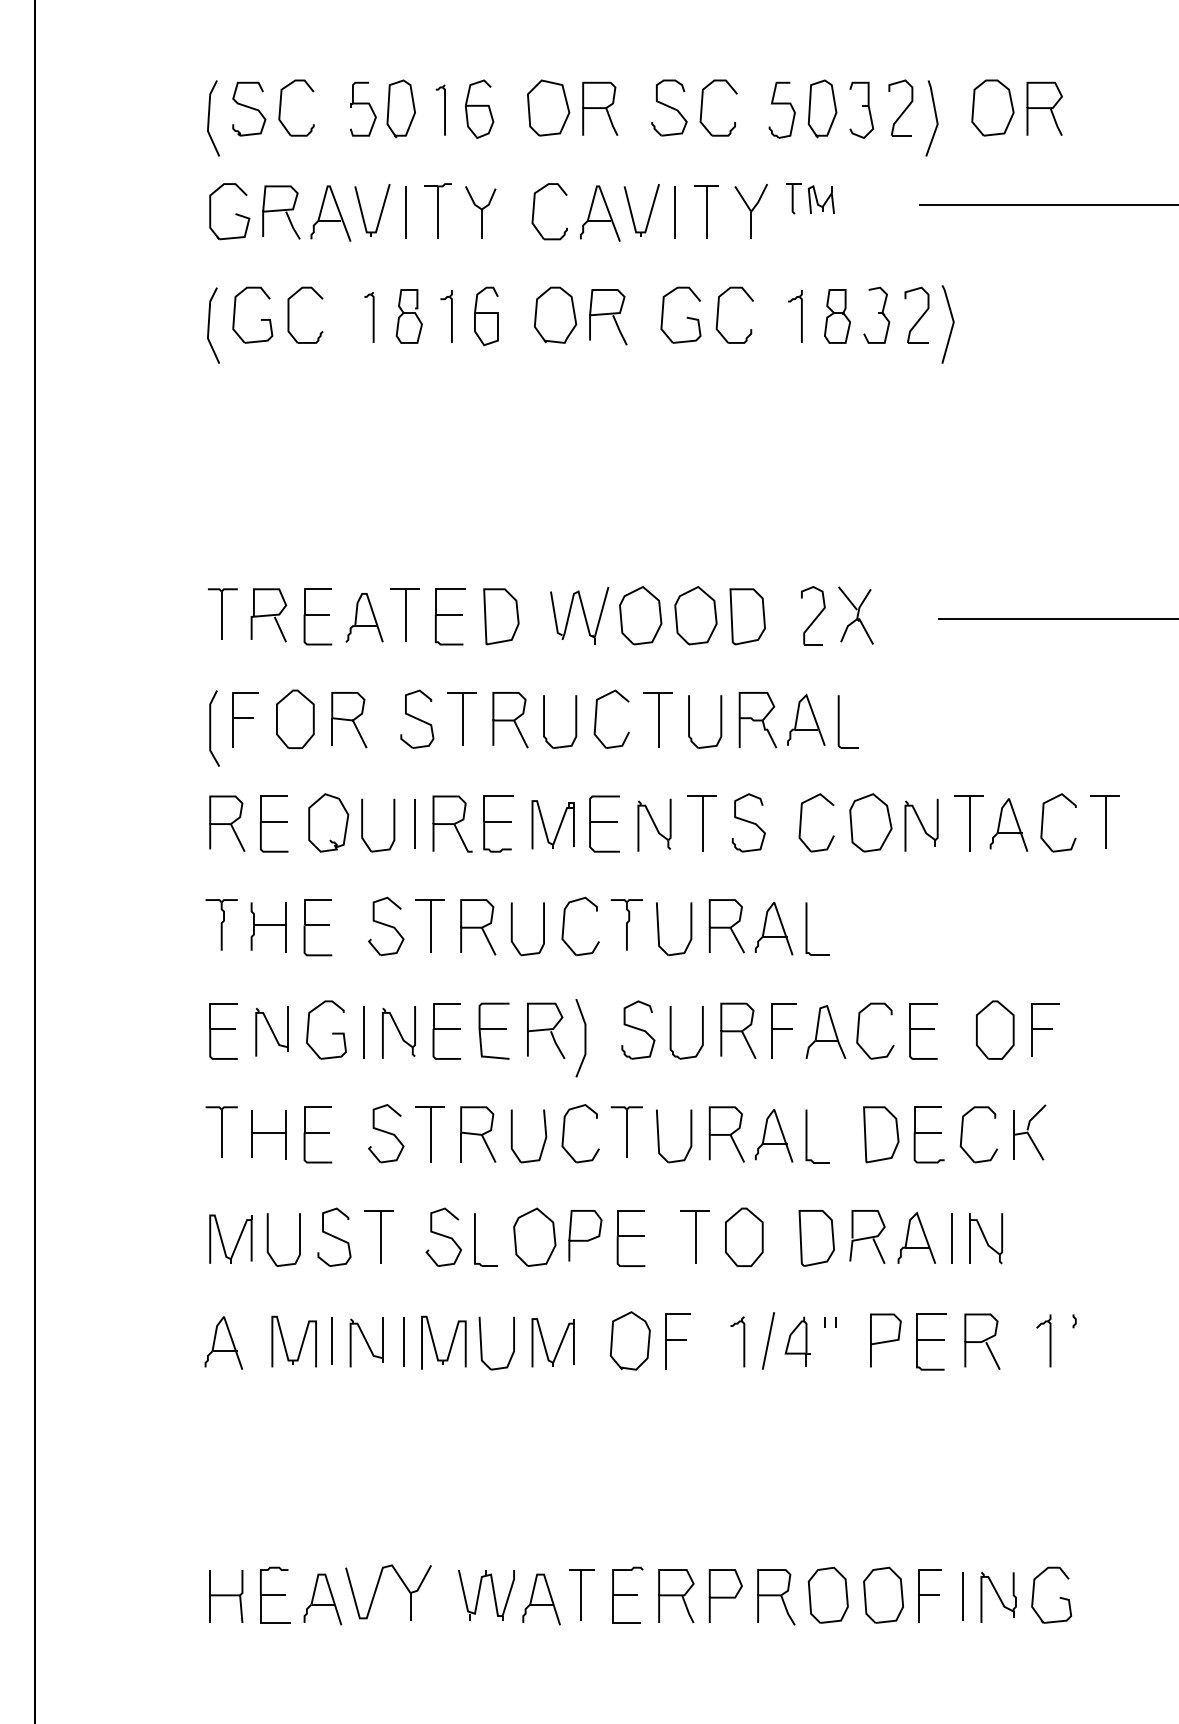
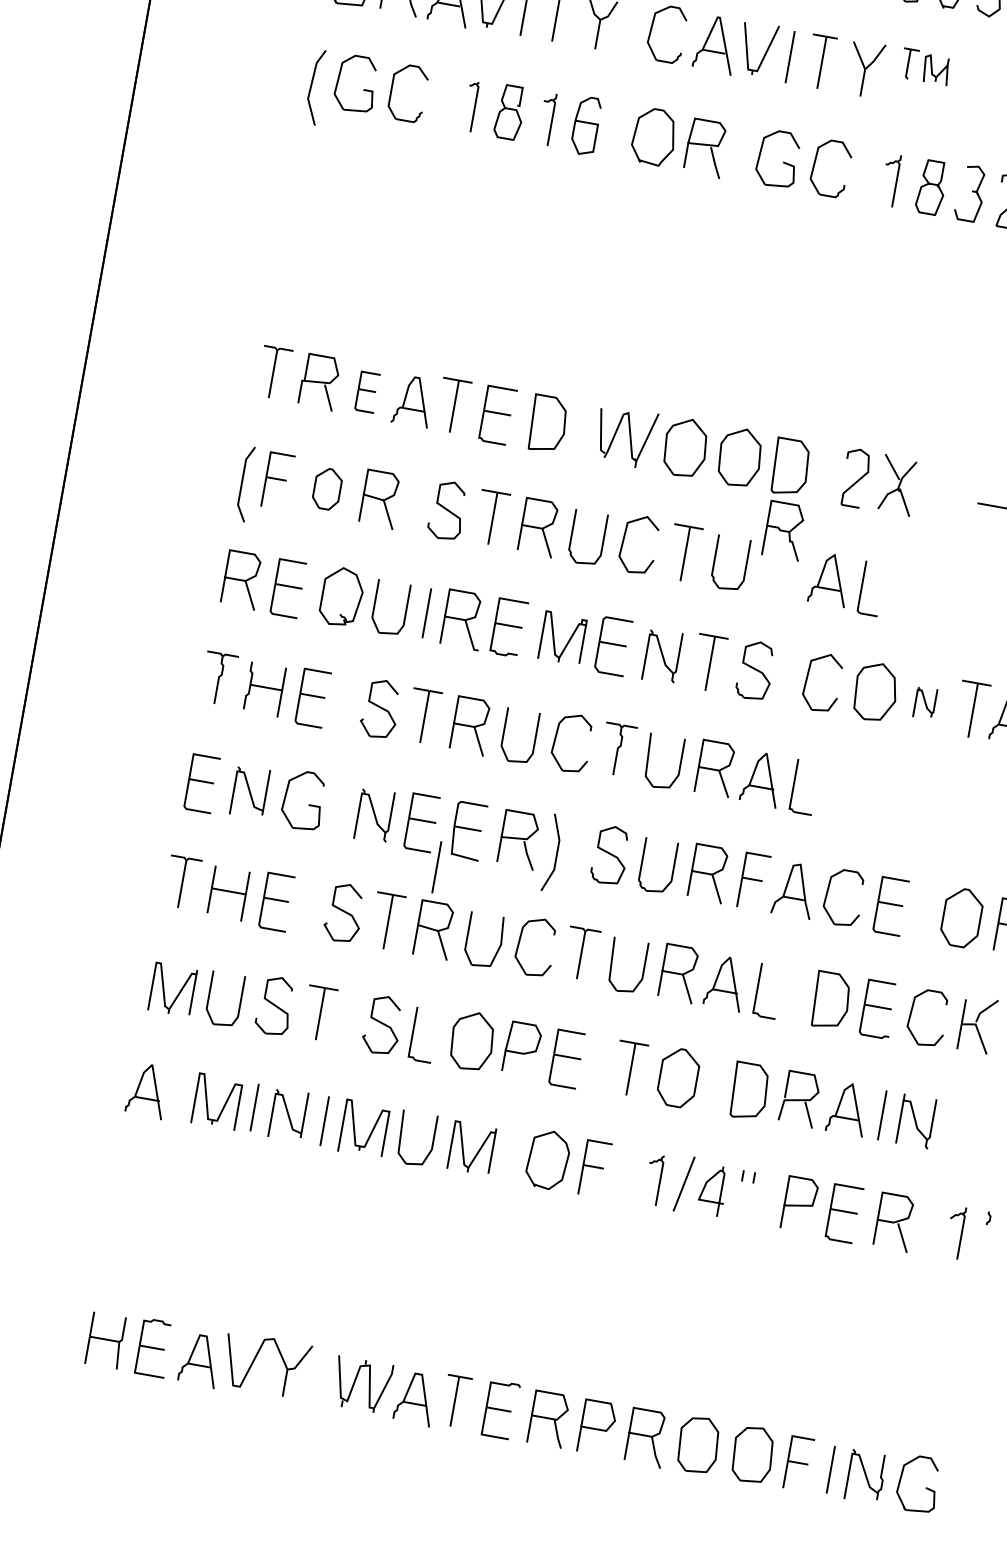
part: (317, 616) -> (367, 391), size x0.7
part: (295, 718) -> (327, 488), size x0.7
part: (757, 720) -> (784, 531), moved
part: (921, 824) -> (925, 702), size x0.6
line: (363, 1032) -> (435, 867), moved

